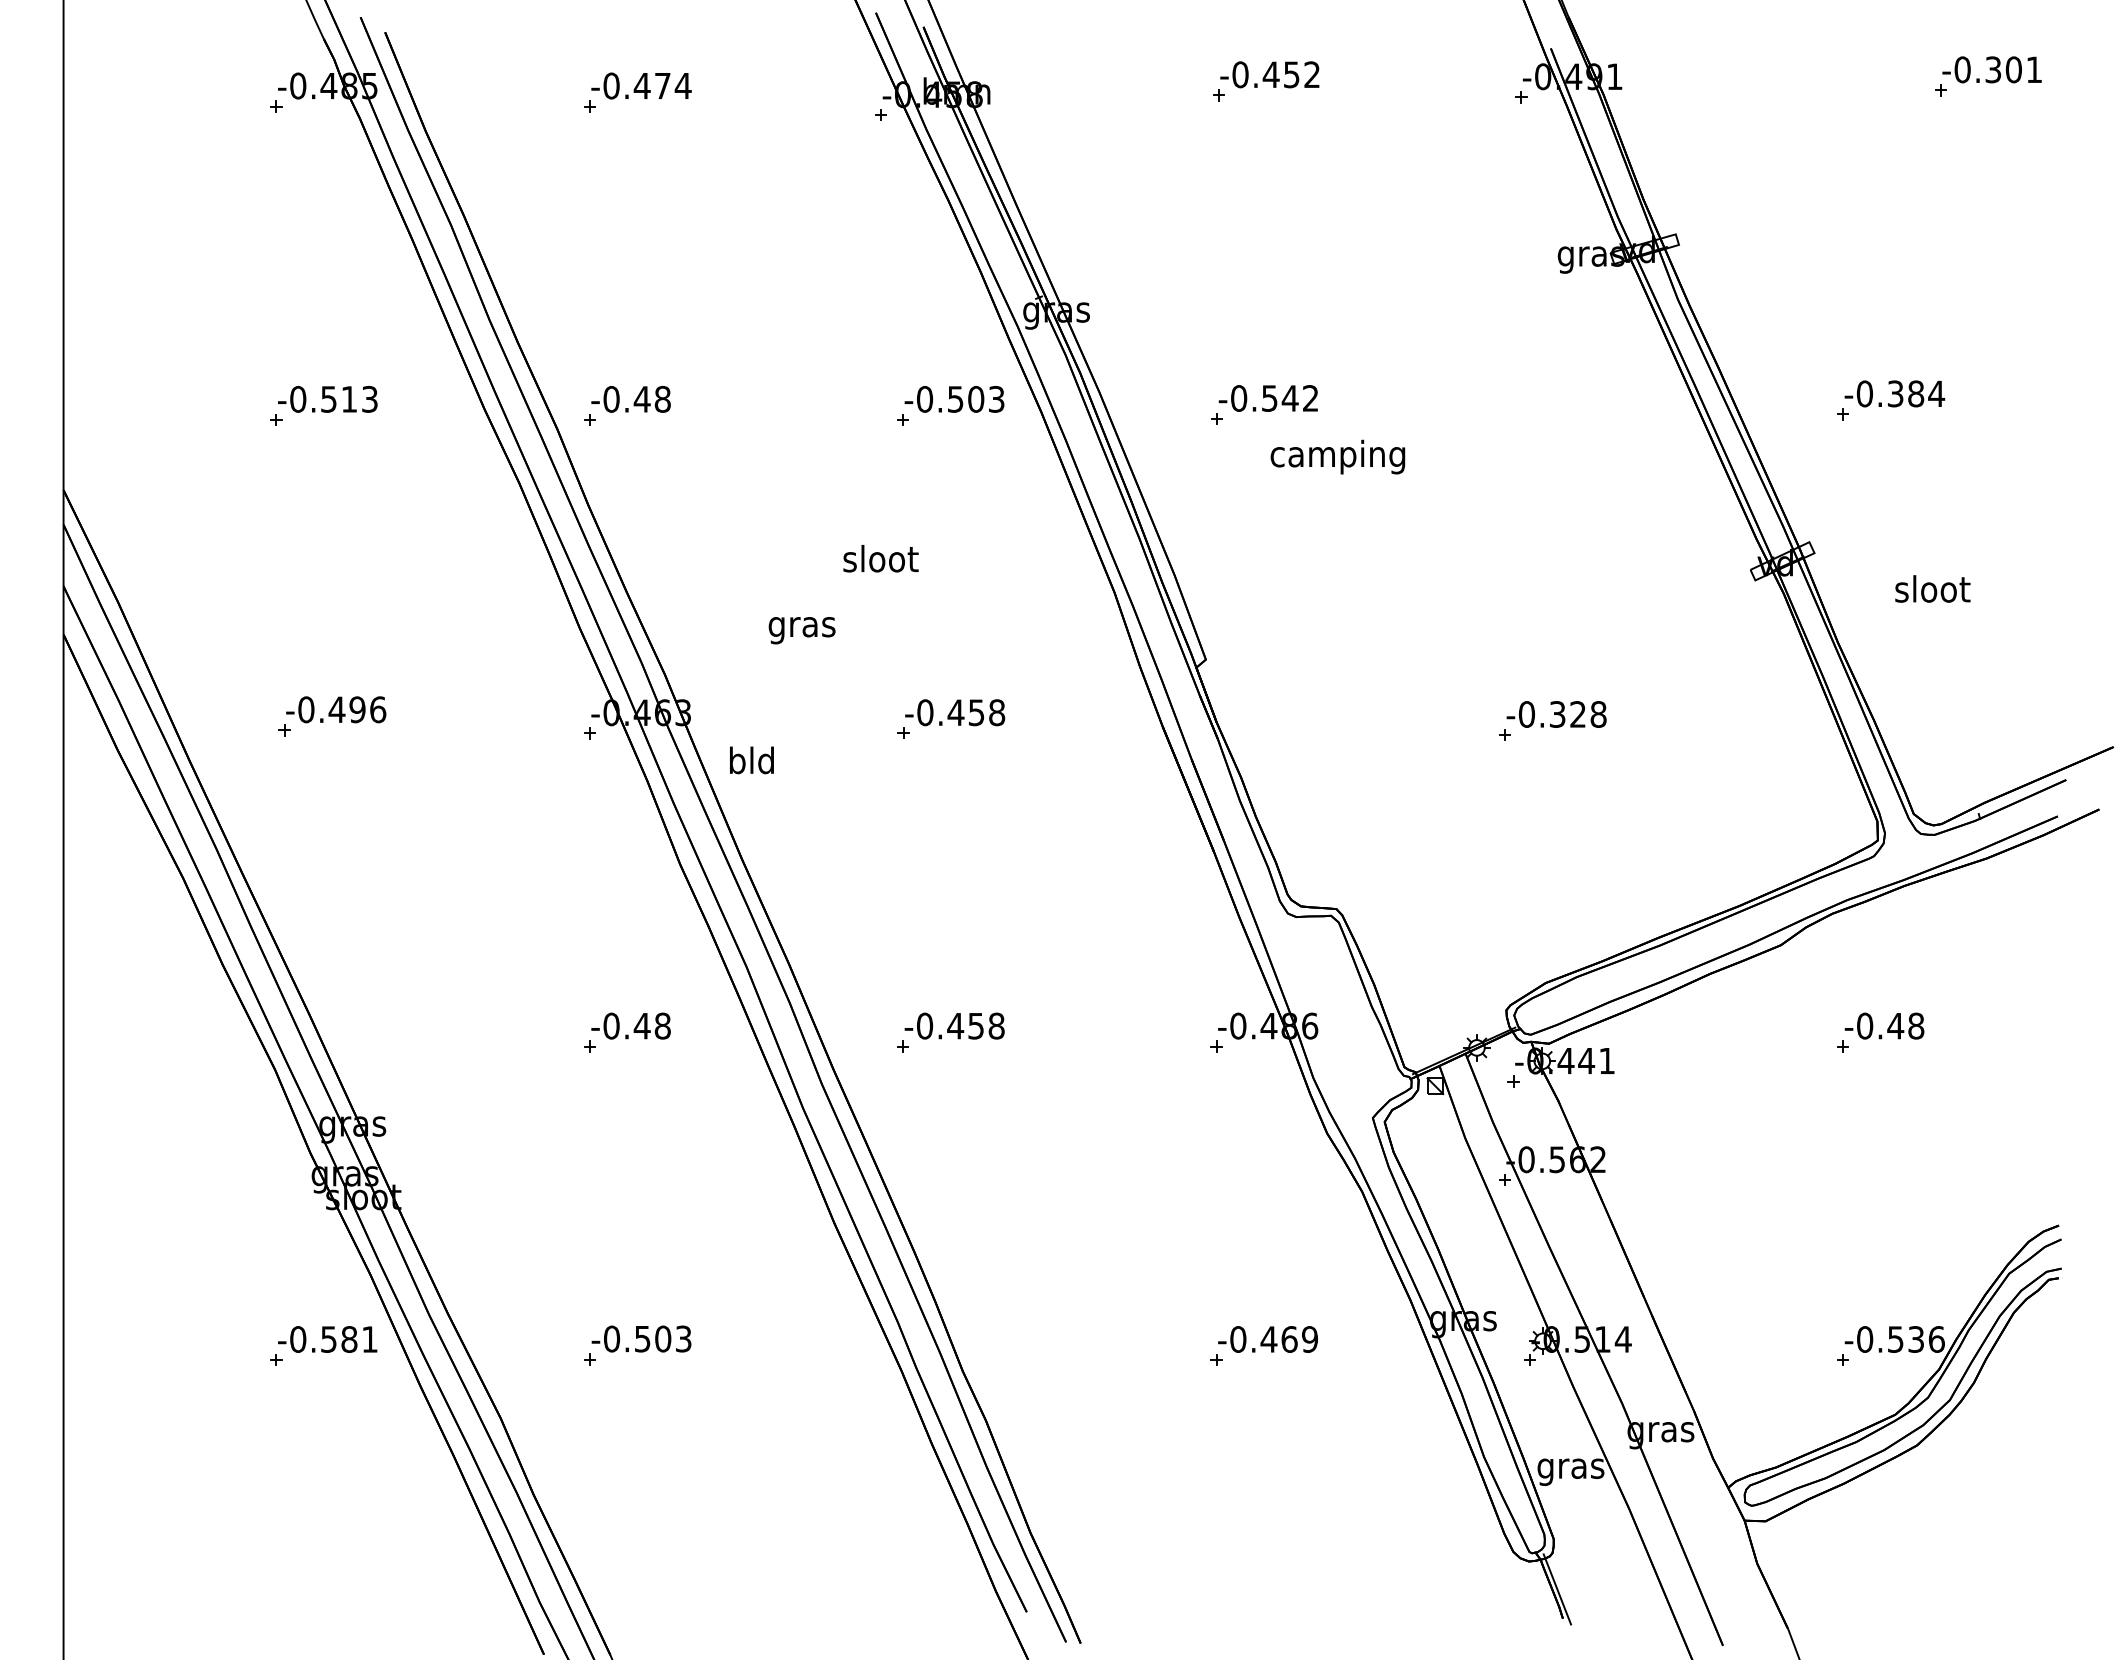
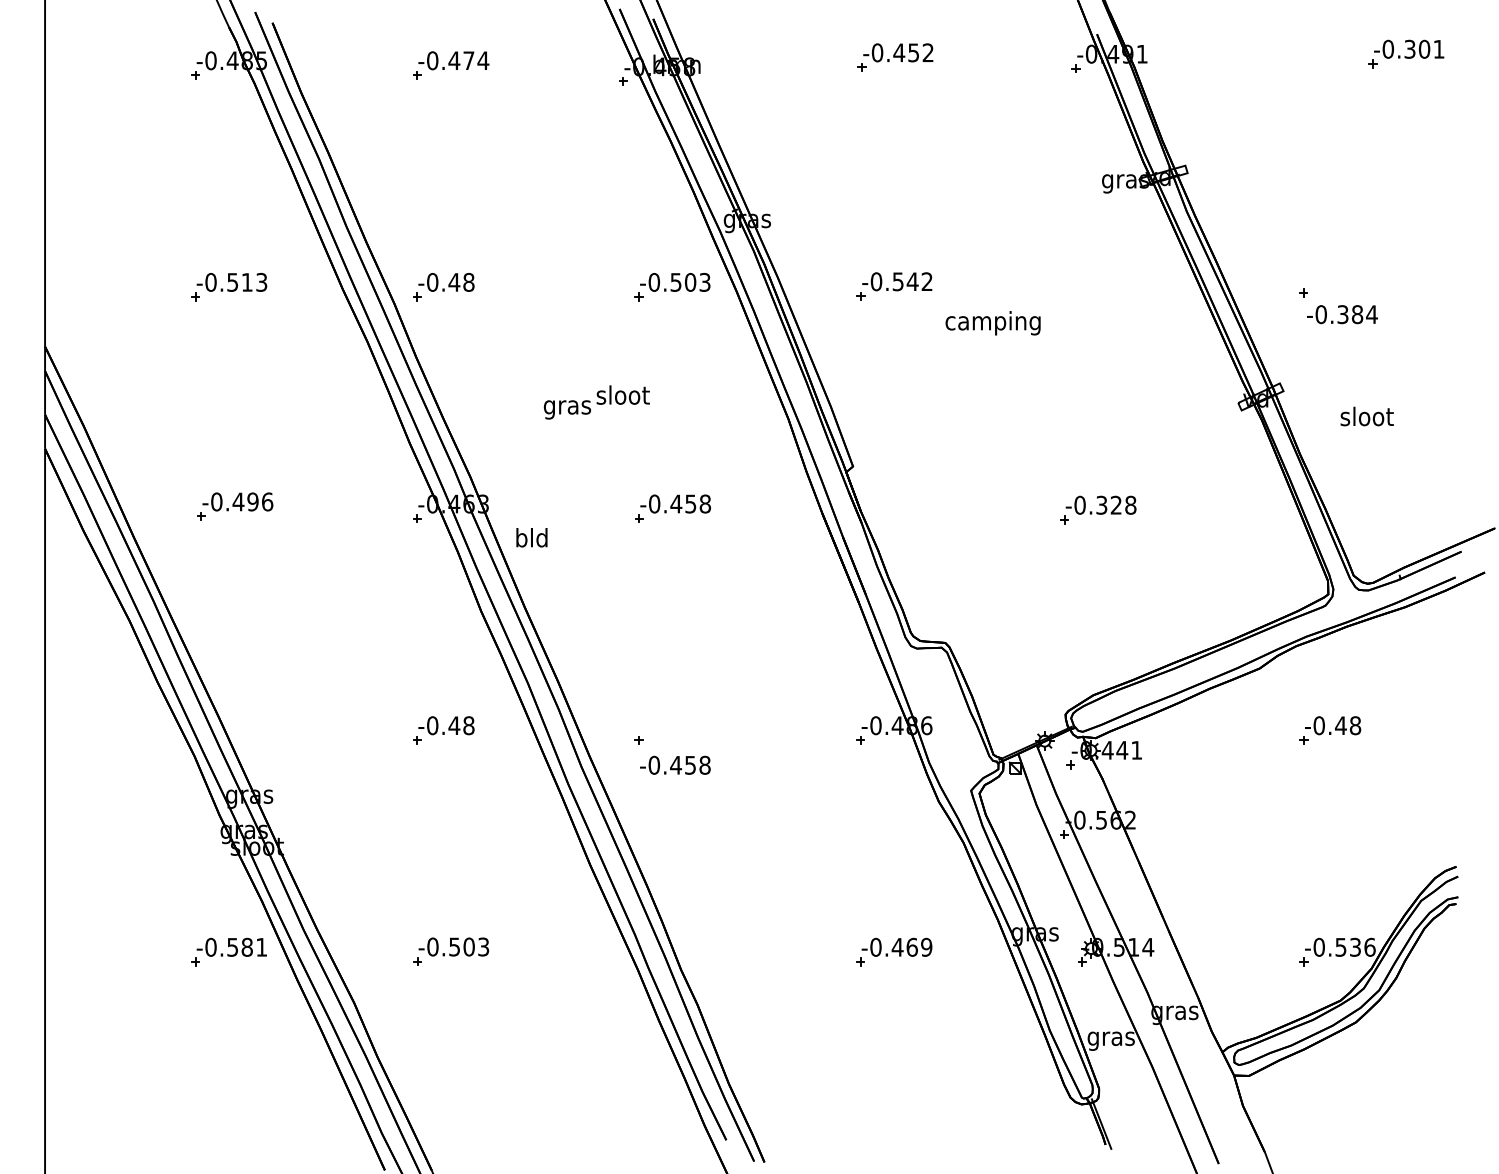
text: (1894, 393) -> (1342, 314), moved
text: (1337, 456) -> (992, 322), moved
text: (801, 630) -> (567, 409), moved
text: (954, 1025) -> (675, 764), moved

